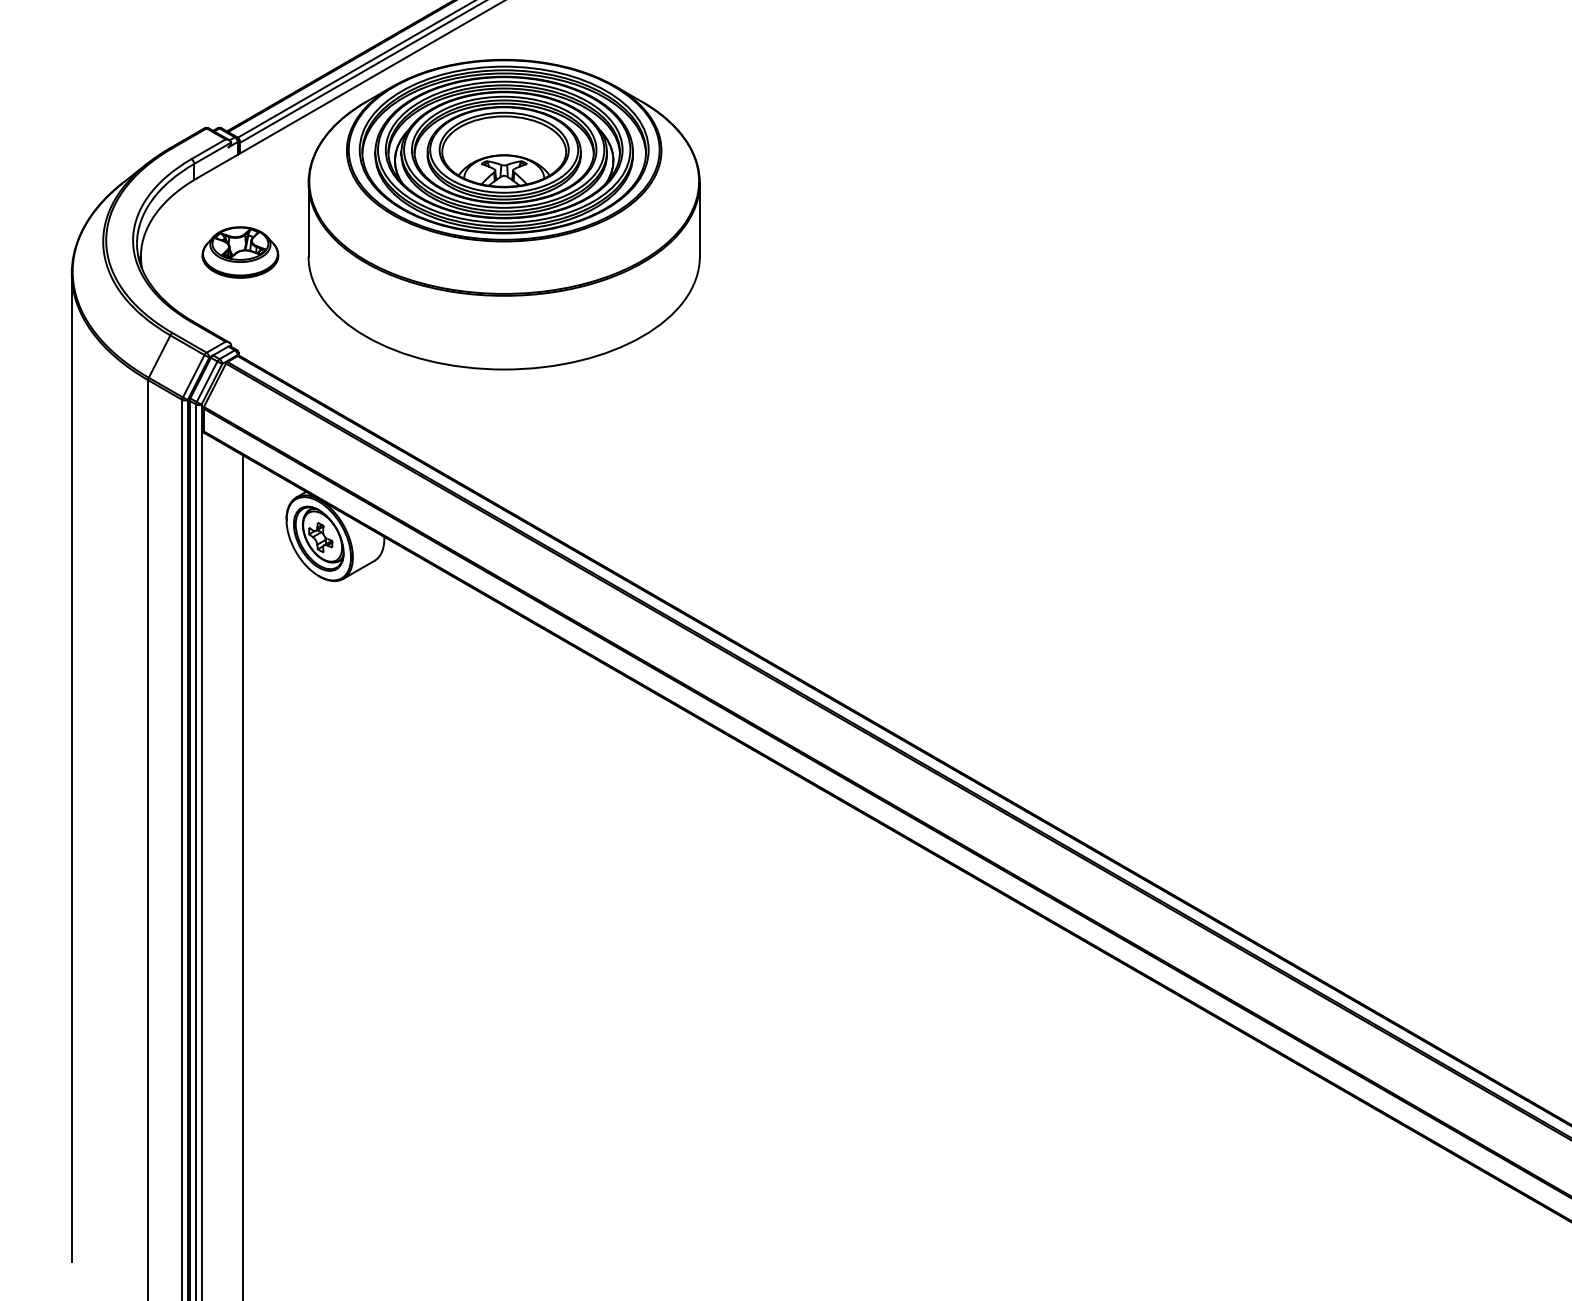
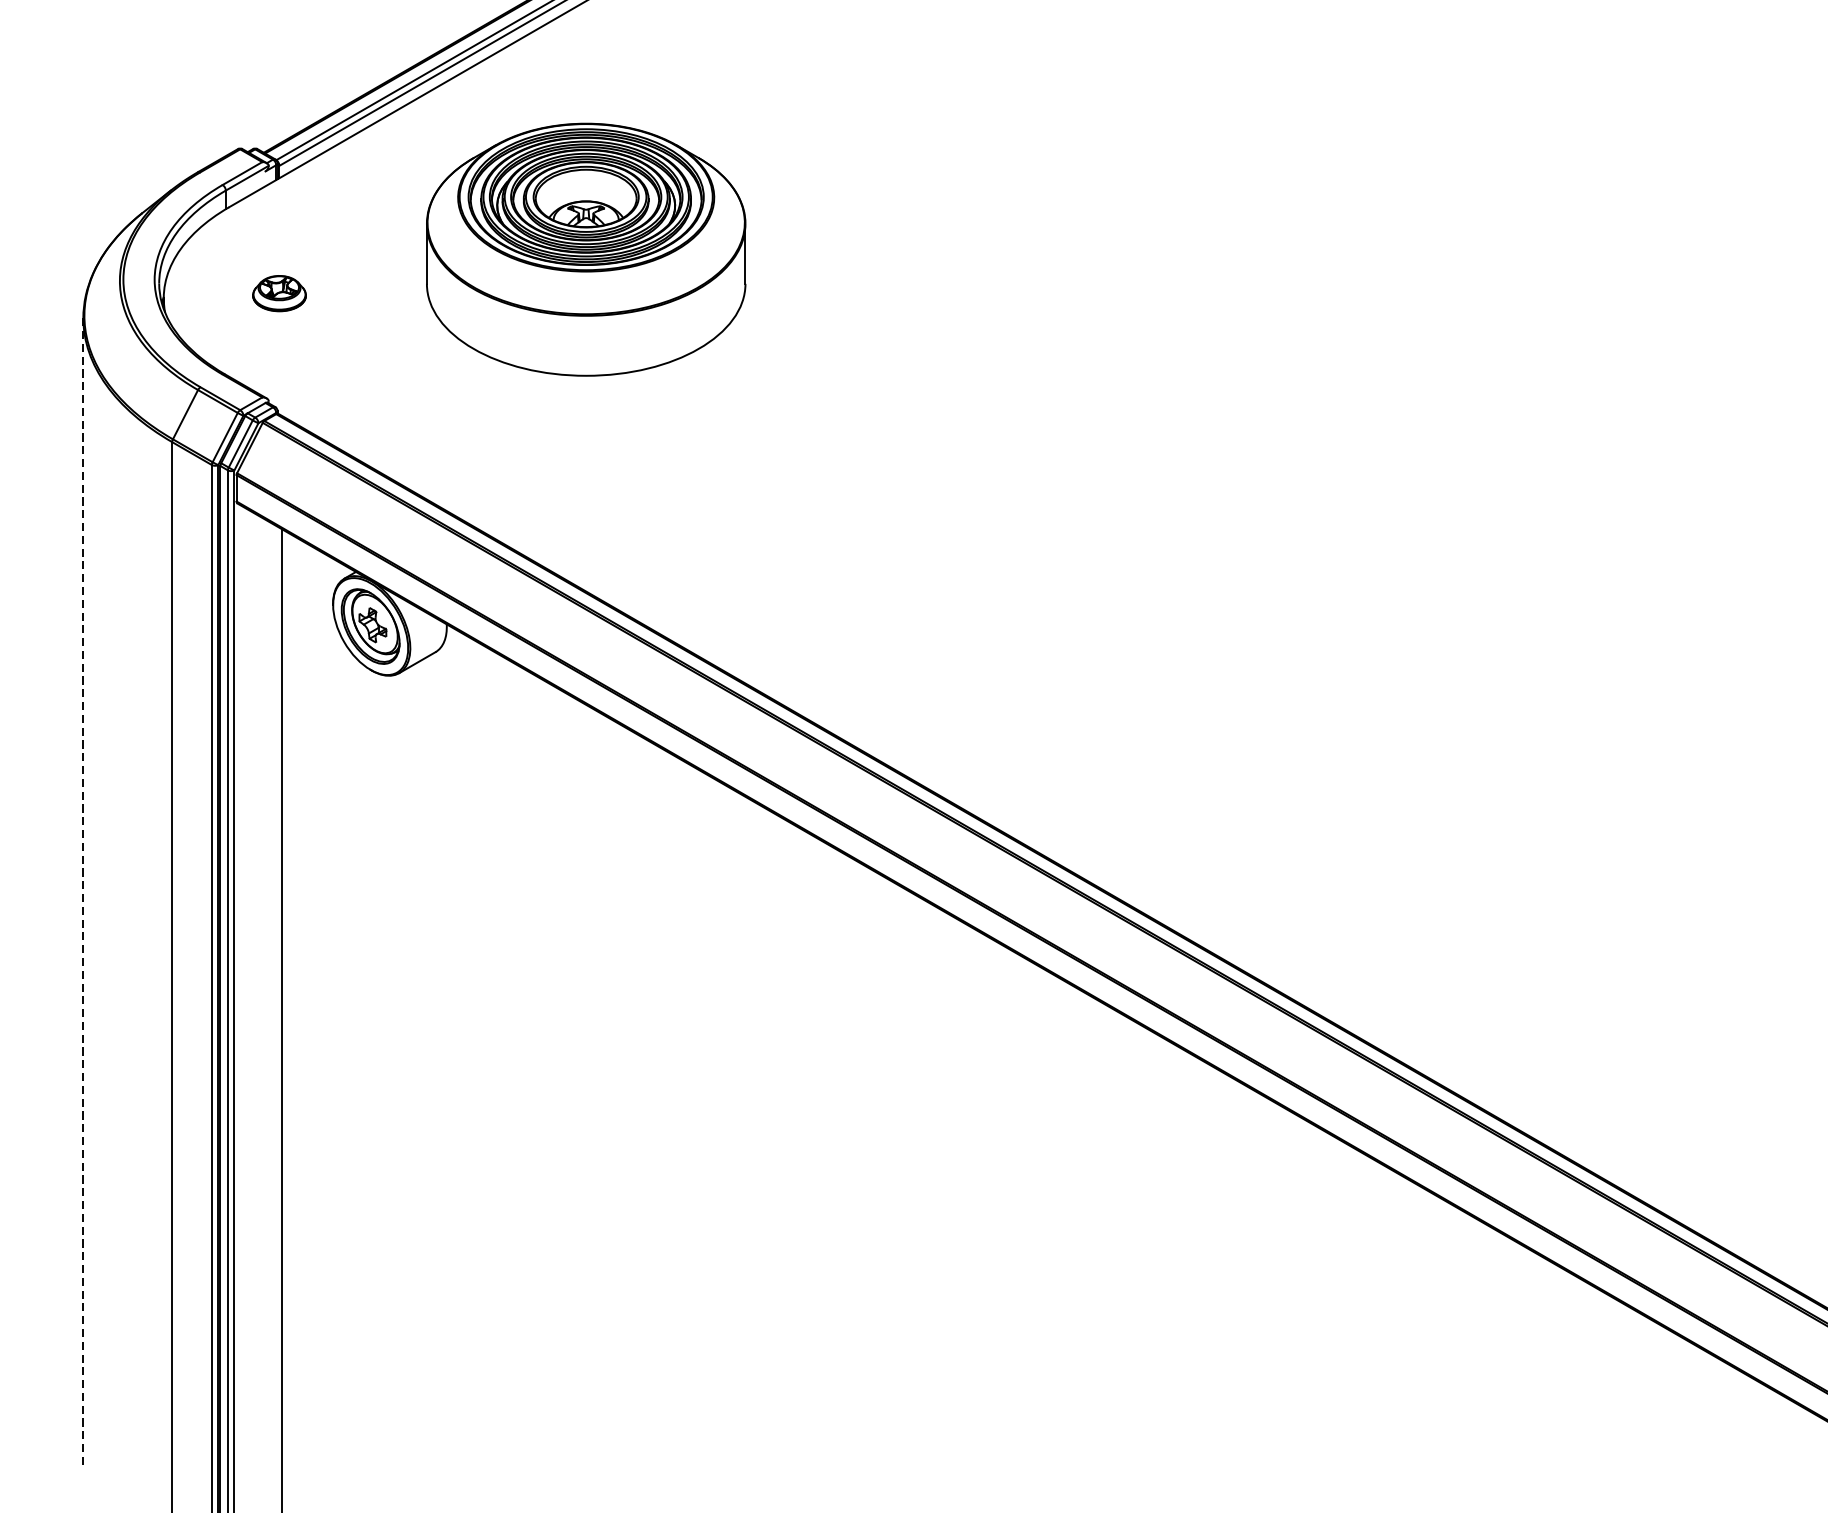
part: (503, 214) -> (585, 249), size x0.7
part: (240, 252) -> (279, 293), size x0.6
line: (71, 768) -> (83, 893), solid -> dashed

